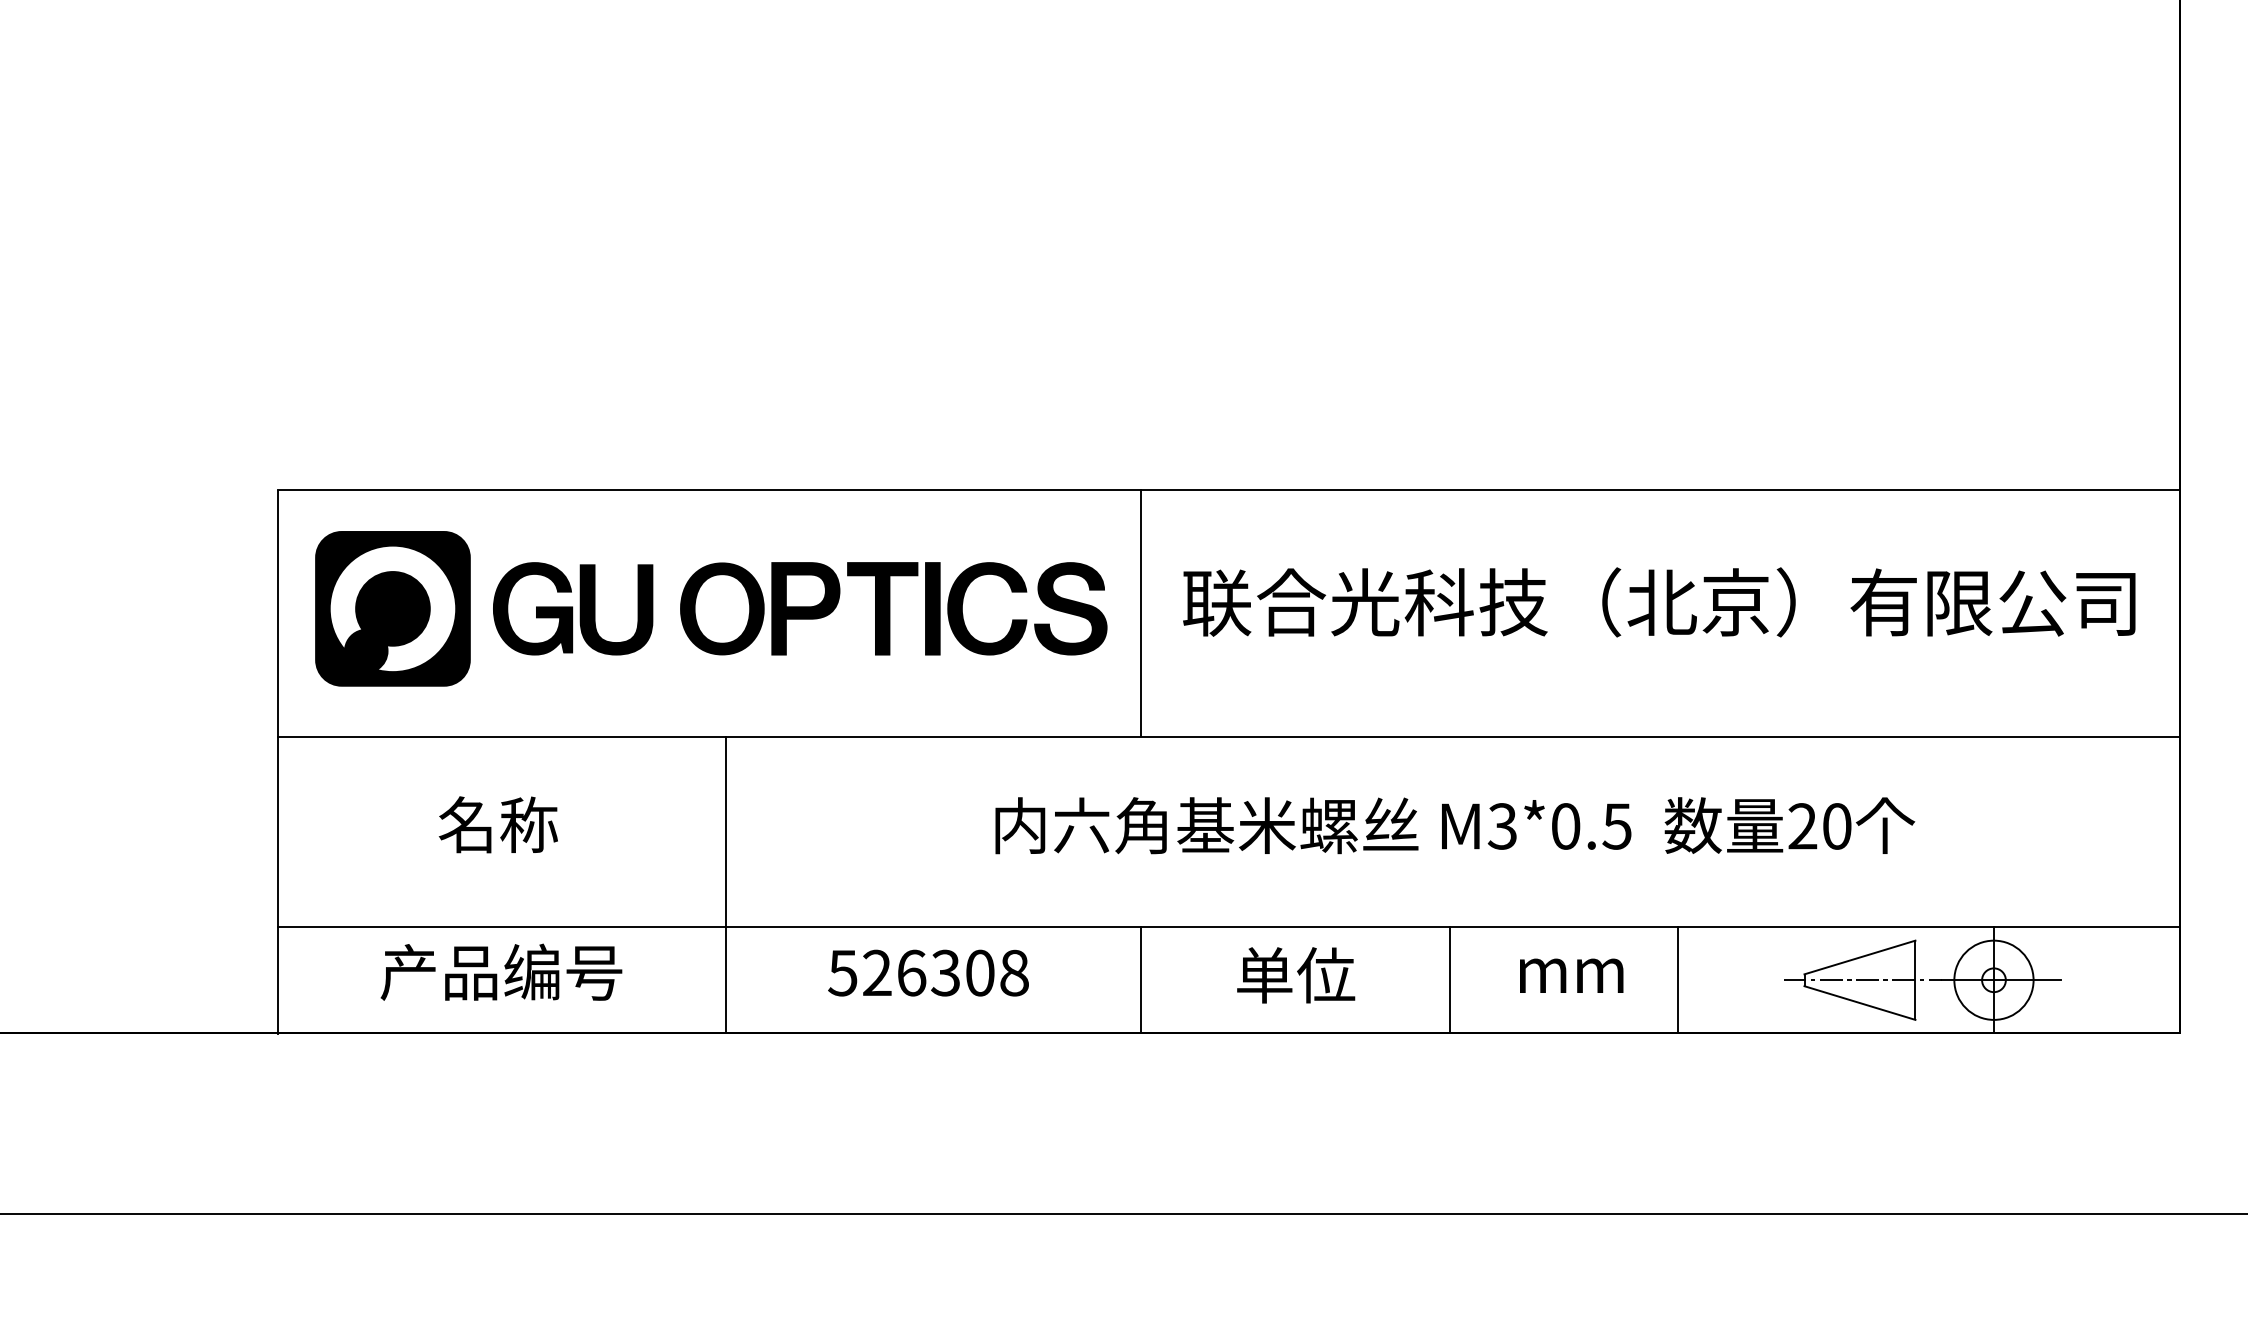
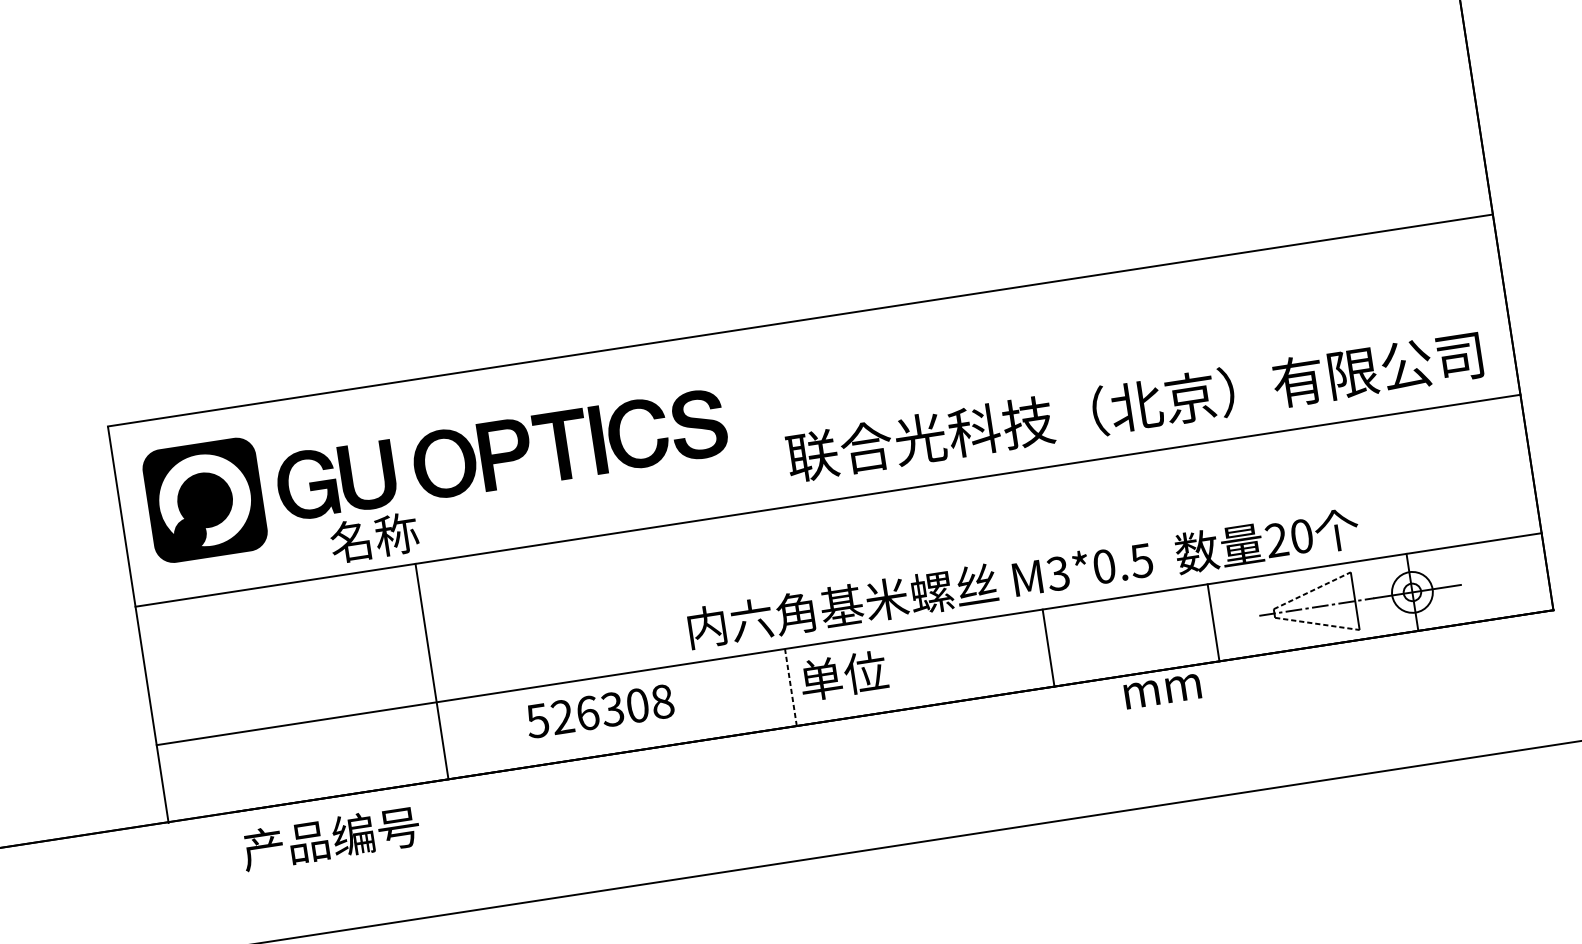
text: (1659, 602) -> (1134, 406), moved
line: (1140, 612) -> (749, 419), removed
text: (497, 824) -> (373, 537), moved
text: (1455, 825) -> (1023, 578), moved
line: (726, 885) -> (432, 671), moved
line: (1859, 957) -> (1311, 590), solid -> dashed
text: (501, 971) -> (330, 837), moved
text: (928, 972) -> (599, 710), moved
text: (1296, 975) -> (844, 675), moved
text: (1571, 975) -> (1162, 691), moved
circle: (1993, 979) -> (1412, 591), size x0.7
line: (1140, 980) -> (790, 687), solid -> dashed
line: (1450, 980) -> (1048, 648), moved
line: (1677, 980) -> (1213, 623), moved
line: (1859, 1003) -> (1317, 624), solid -> dashed

